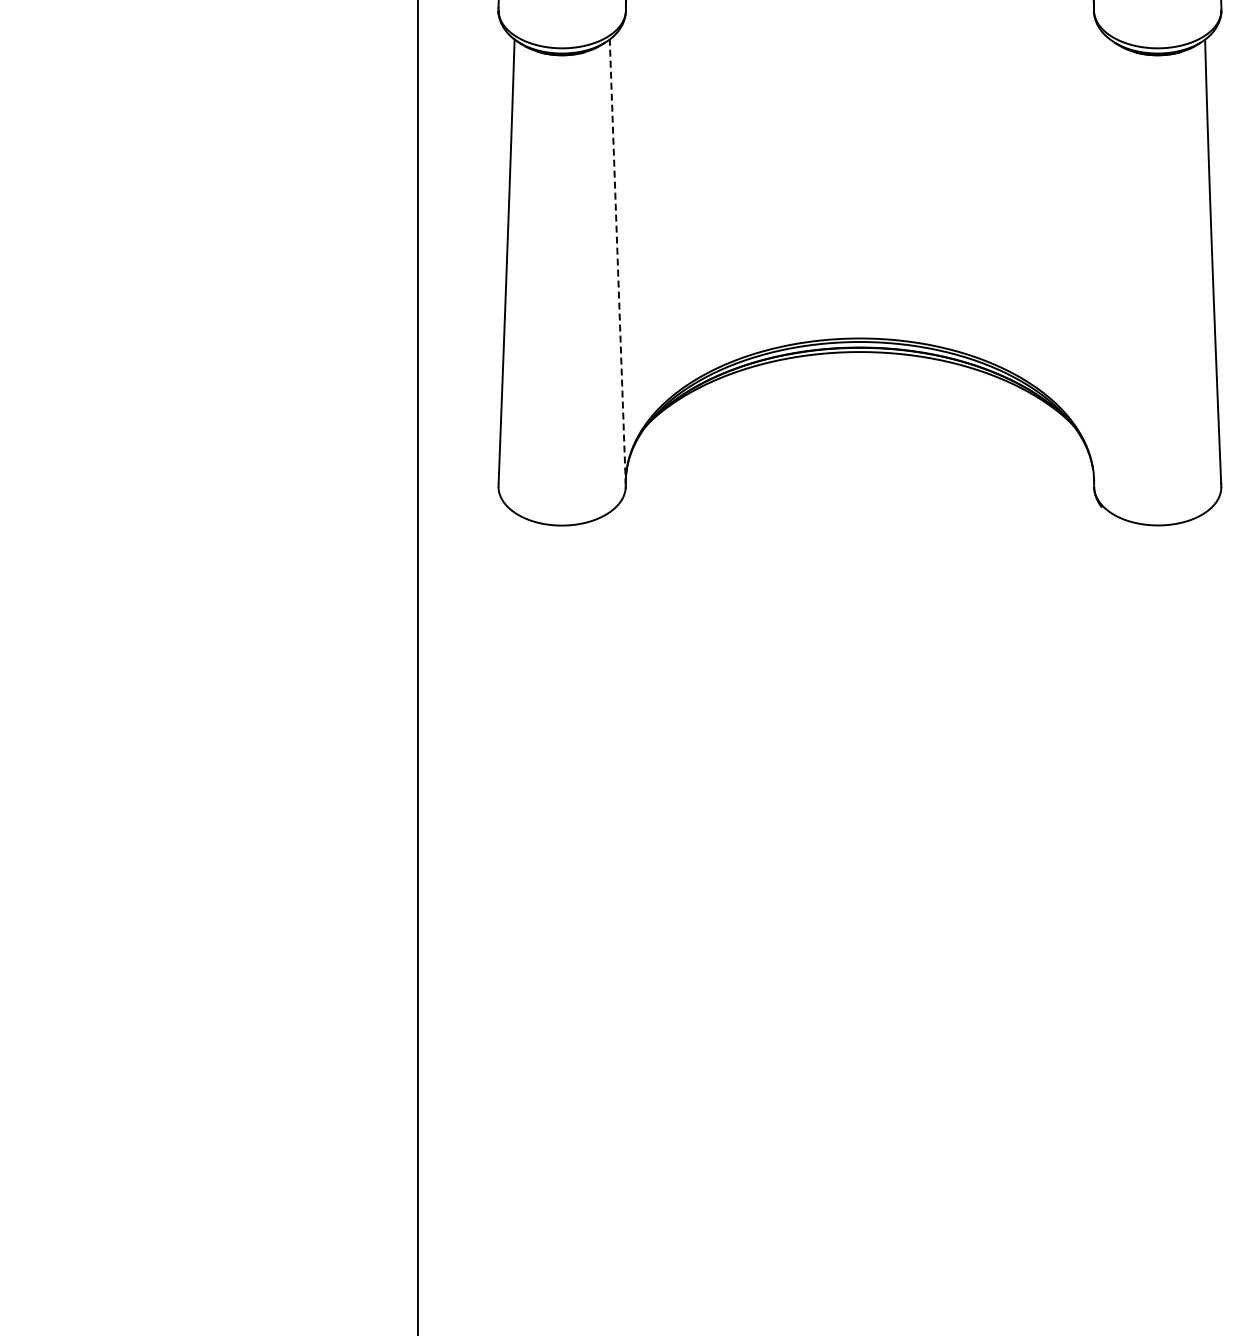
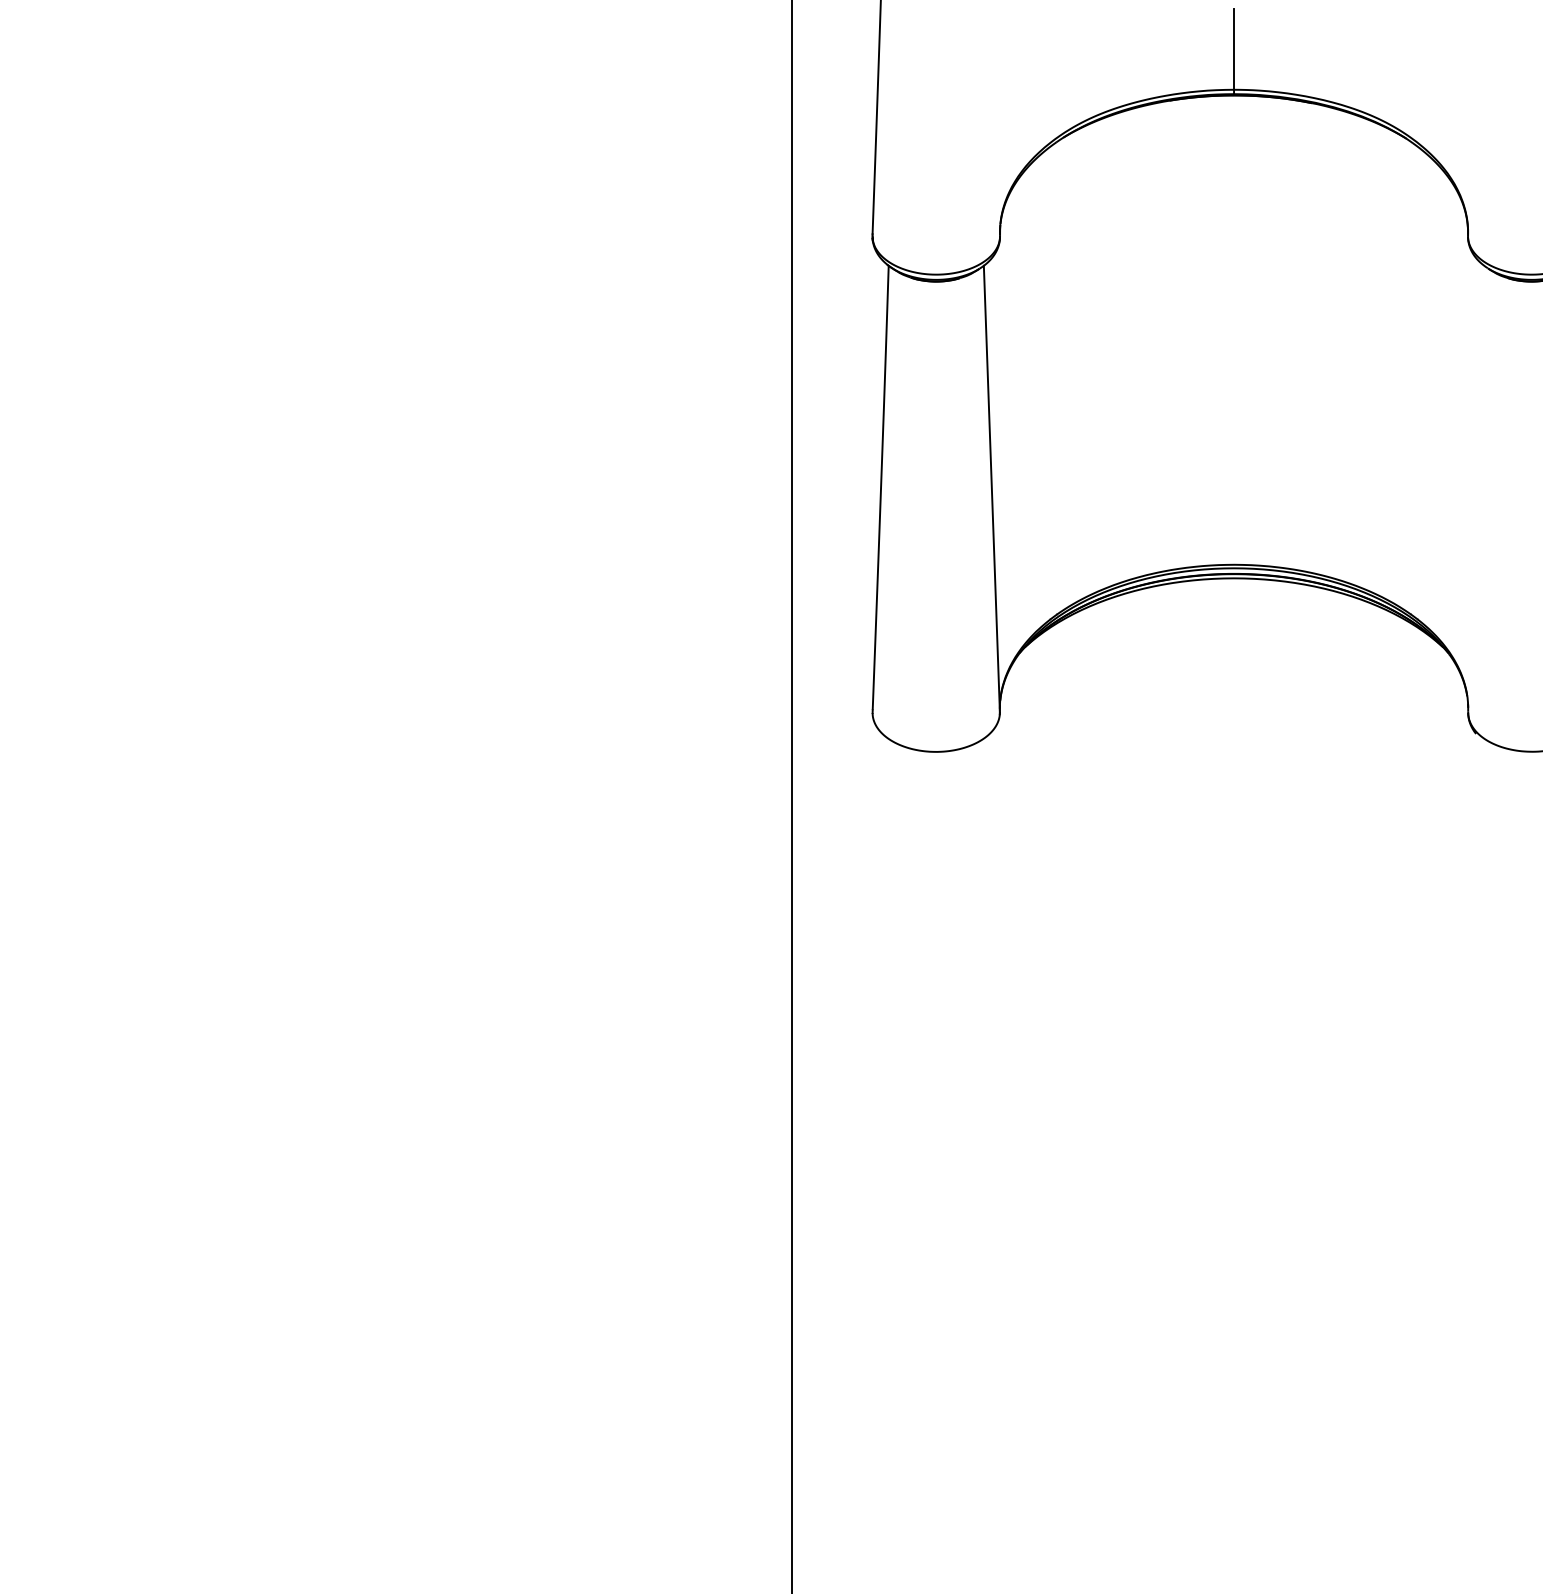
line: (617, 262) -> (991, 488), dashed -> solid

